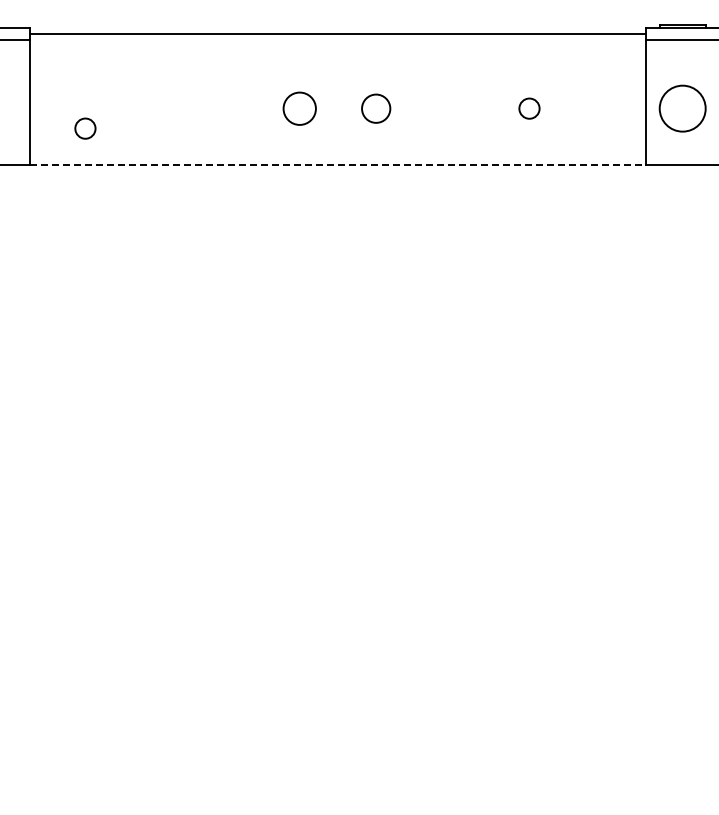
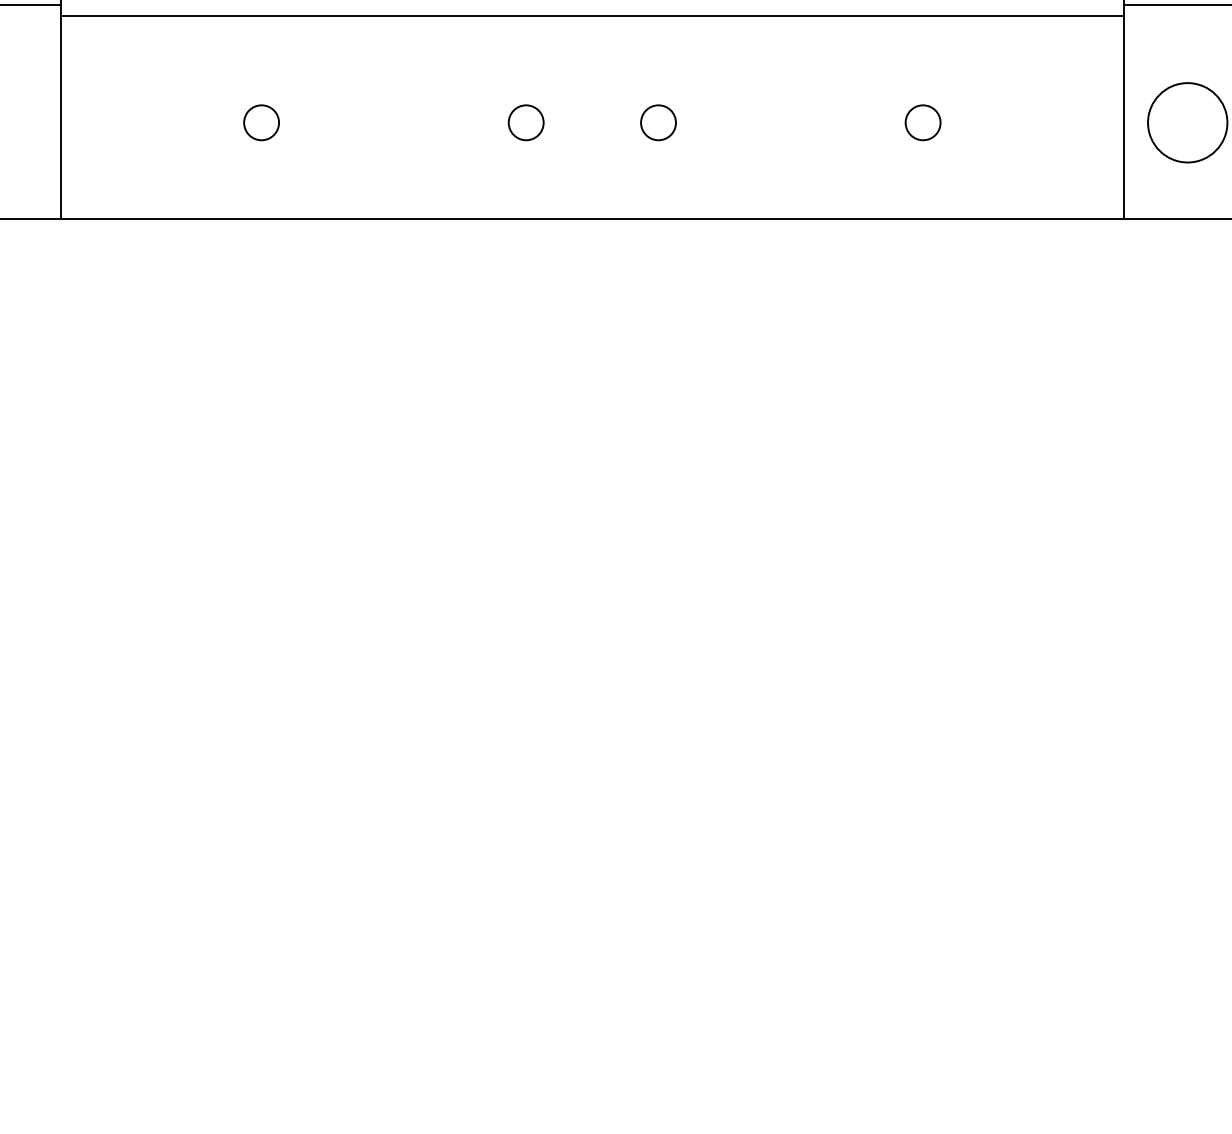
line: (337, 46) -> (591, 15), added
circle: (299, 108) -> (525, 122), size x0.62
circle: (376, 108) -> (658, 122), size x0.71
circle: (85, 128) -> (261, 122), moved
line: (337, 164) -> (591, 219), dashed -> solid

